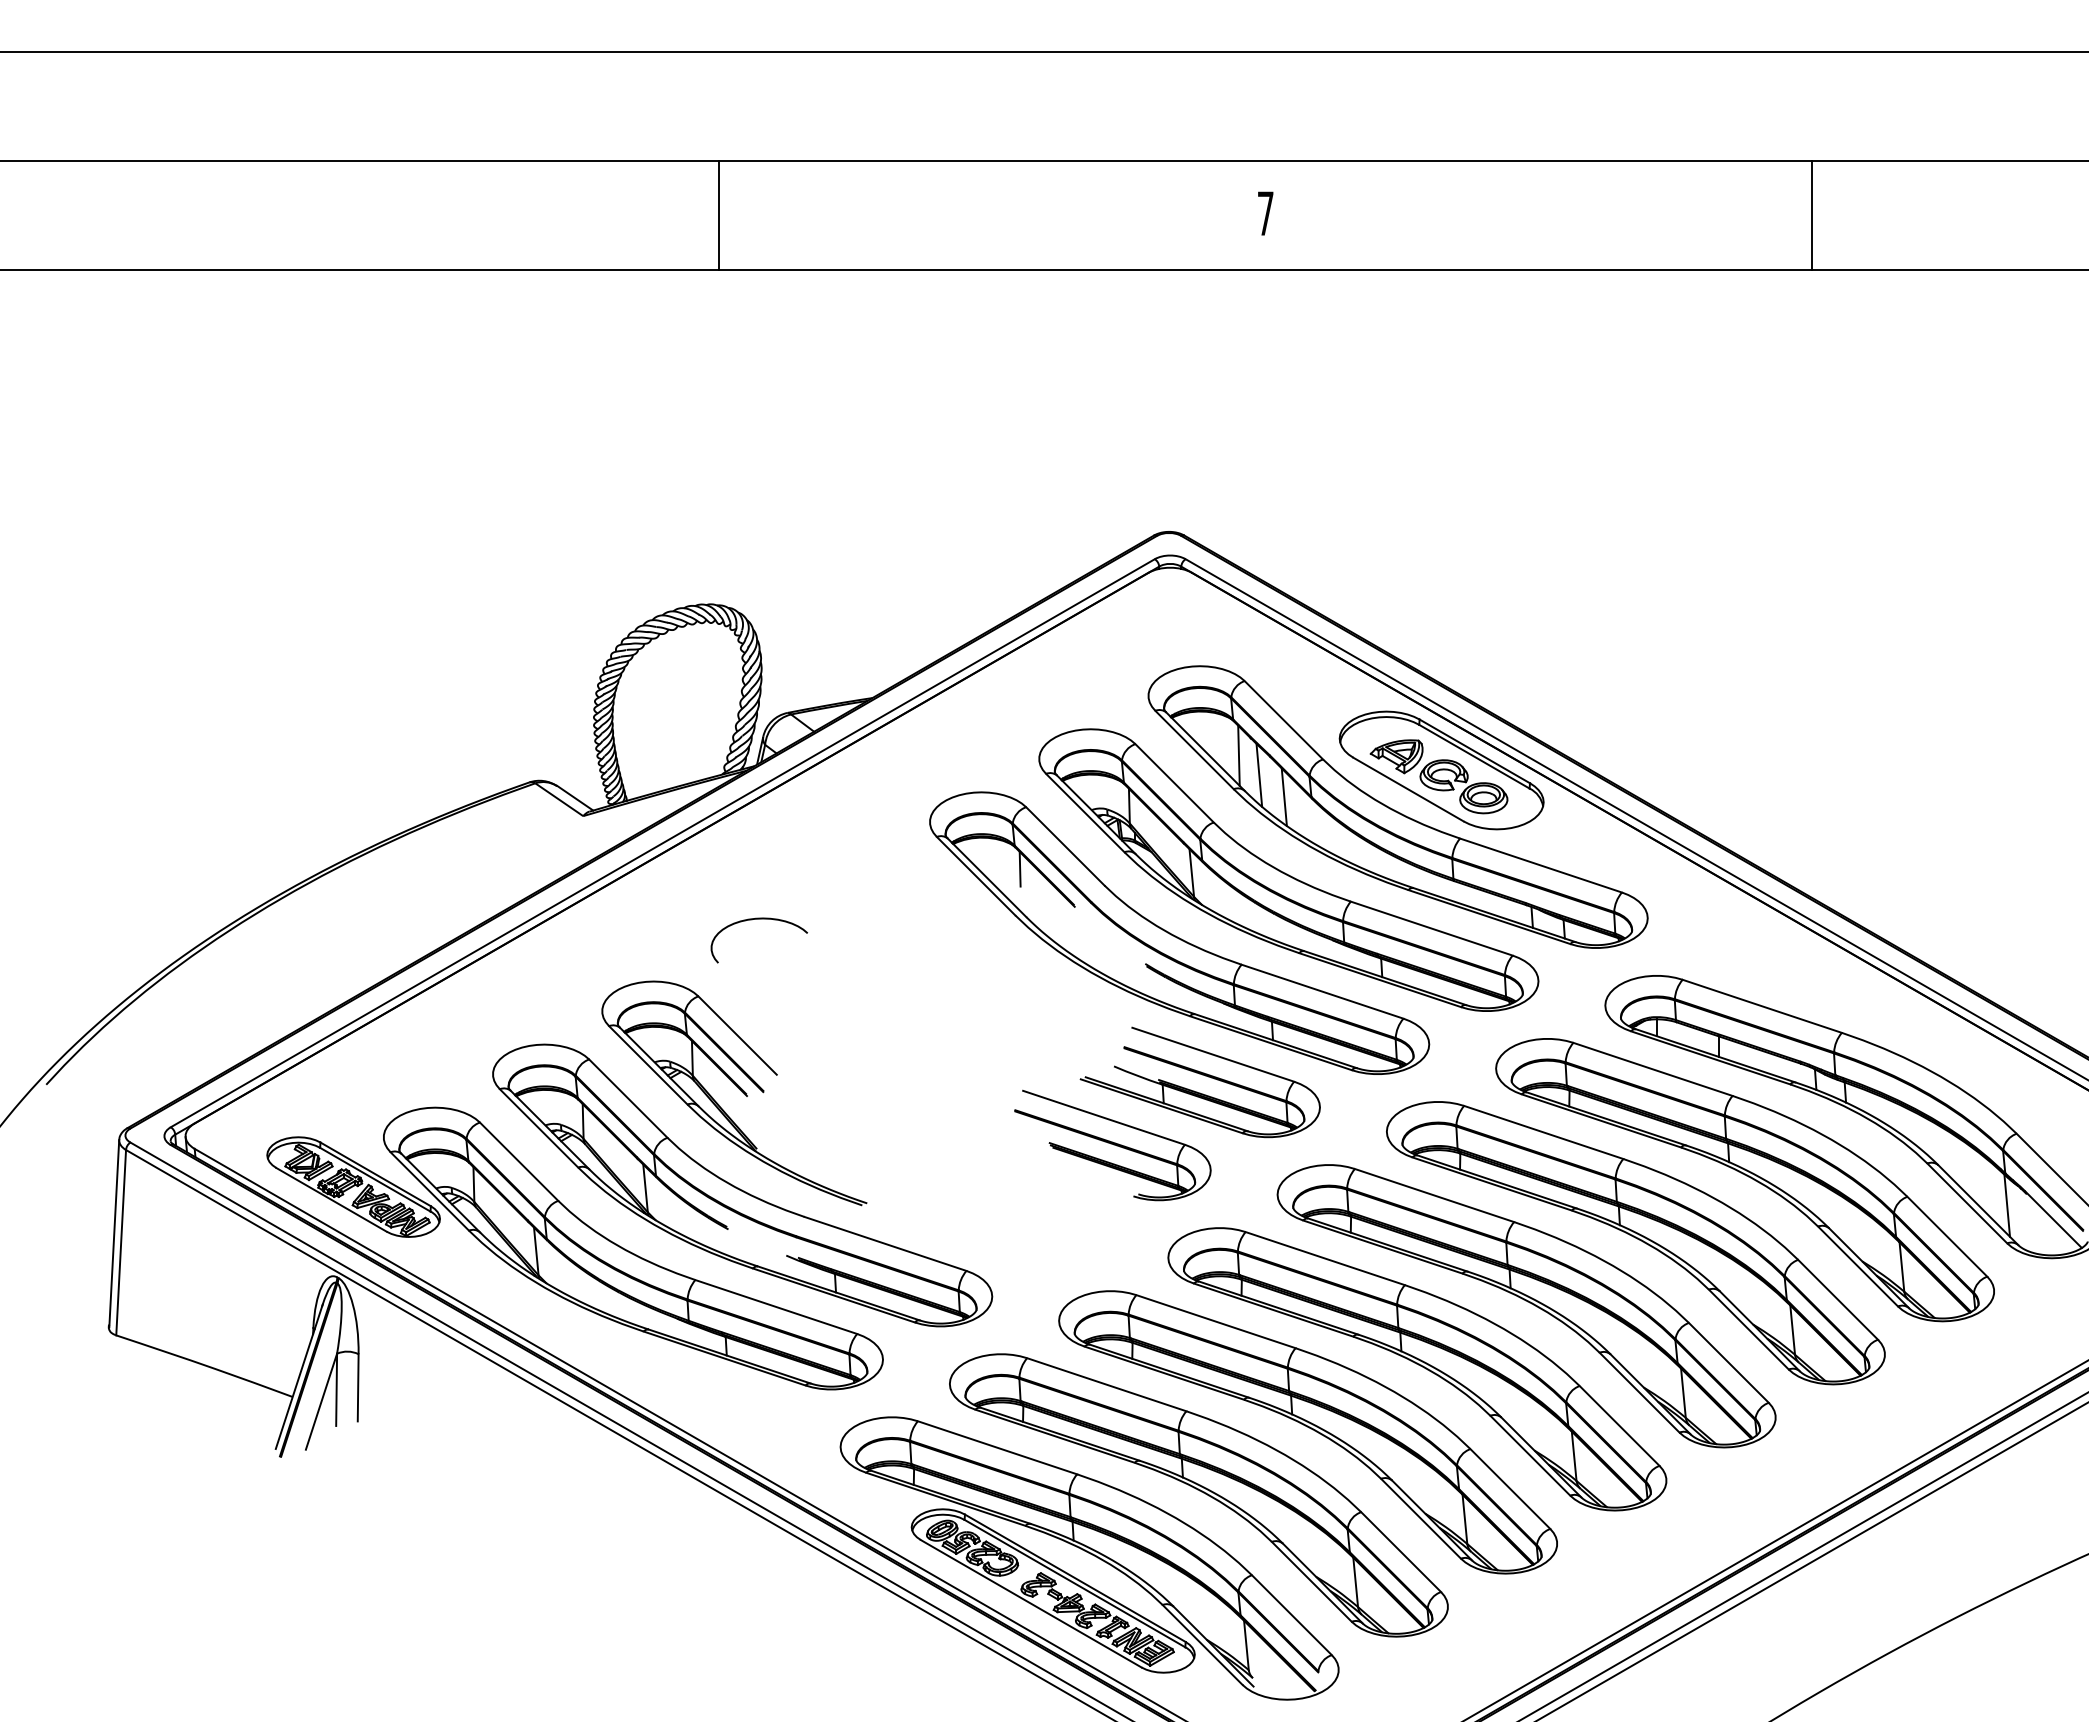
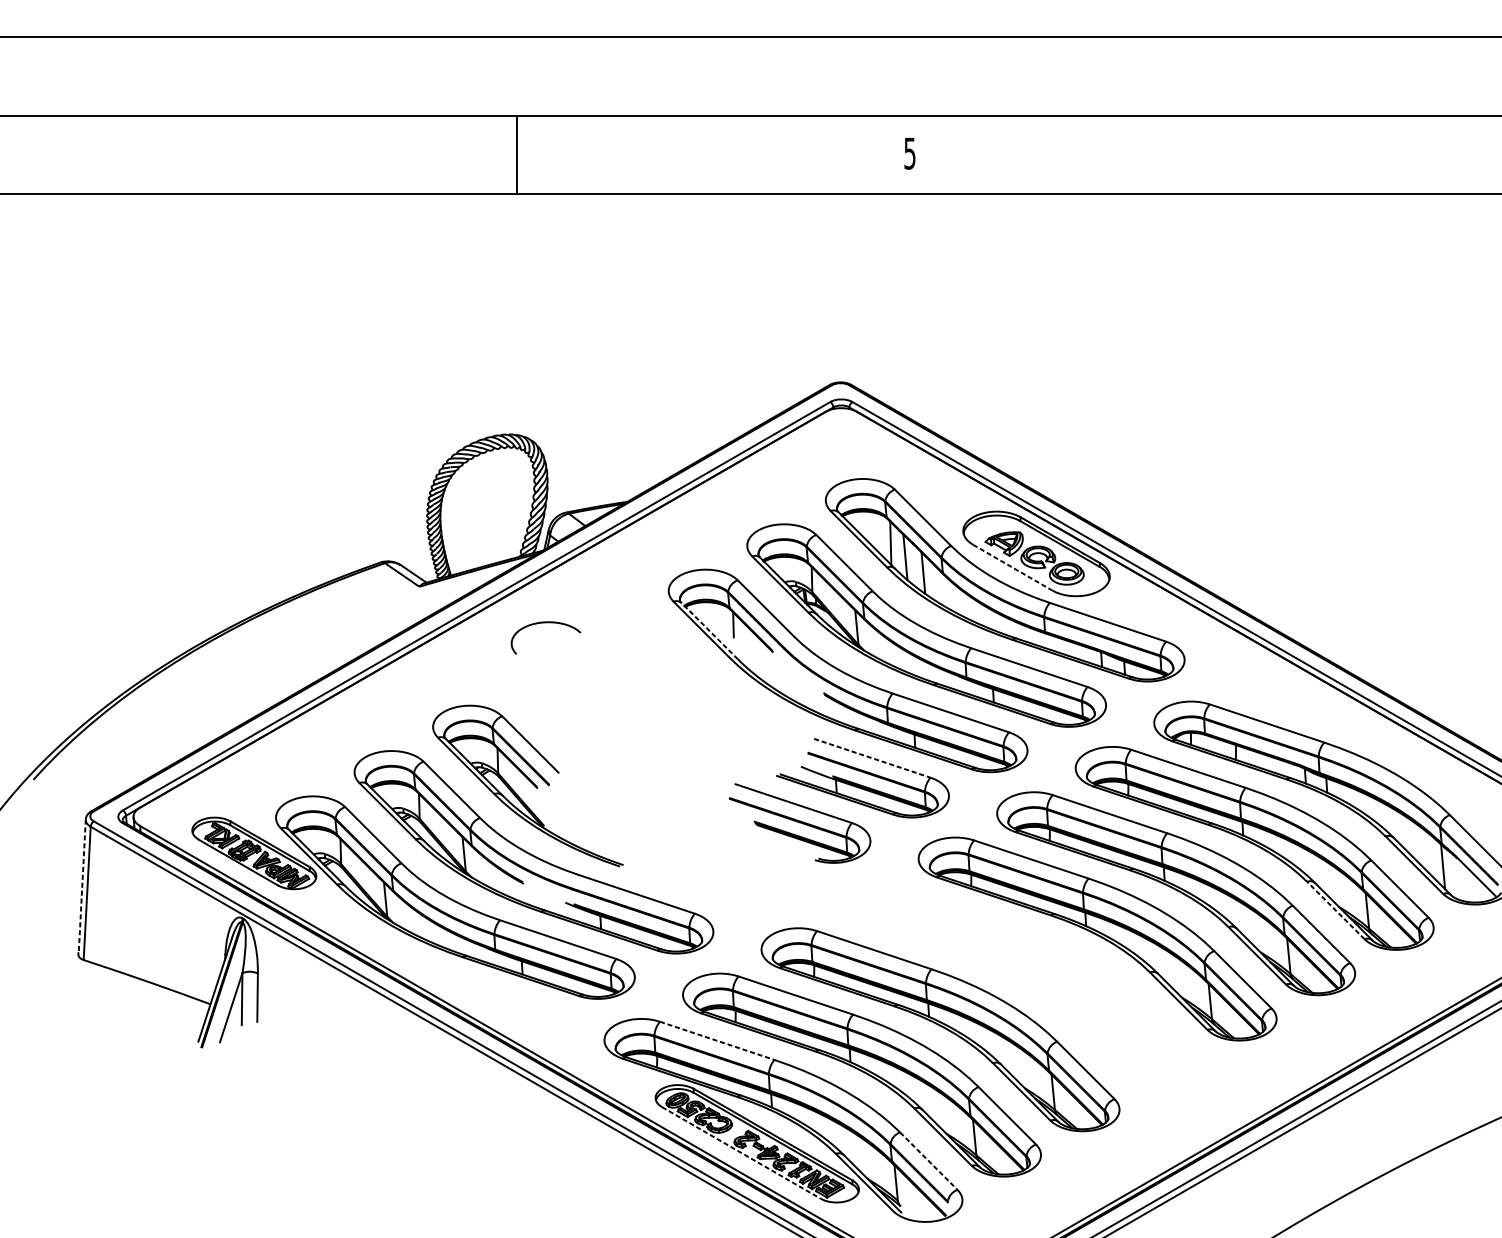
text: (1265, 213) -> (909, 153), 7 -> 5
line: (1811, 215) -> (1302, 154), removed
line: (1408, 789) -> (1012, 567), solid -> dashed
line: (986, 877) -> (709, 630), solid -> dashed
curve: (752, 920) -> (541, 623), moved
line: (1213, 1054) -> (872, 758), solid -> dashed
line: (114, 1233) -> (82, 886), solid -> dashed
line: (1857, 1266) -> (1335, 910), solid -> dashed
part: (1417, 1369) -> (1019, 984), removed
line: (997, 1447) -> (717, 1040), solid -> dashed
line: (1031, 1604) -> (741, 1153), solid -> dashed
line: (1292, 1615) -> (929, 1161), solid -> dashed

